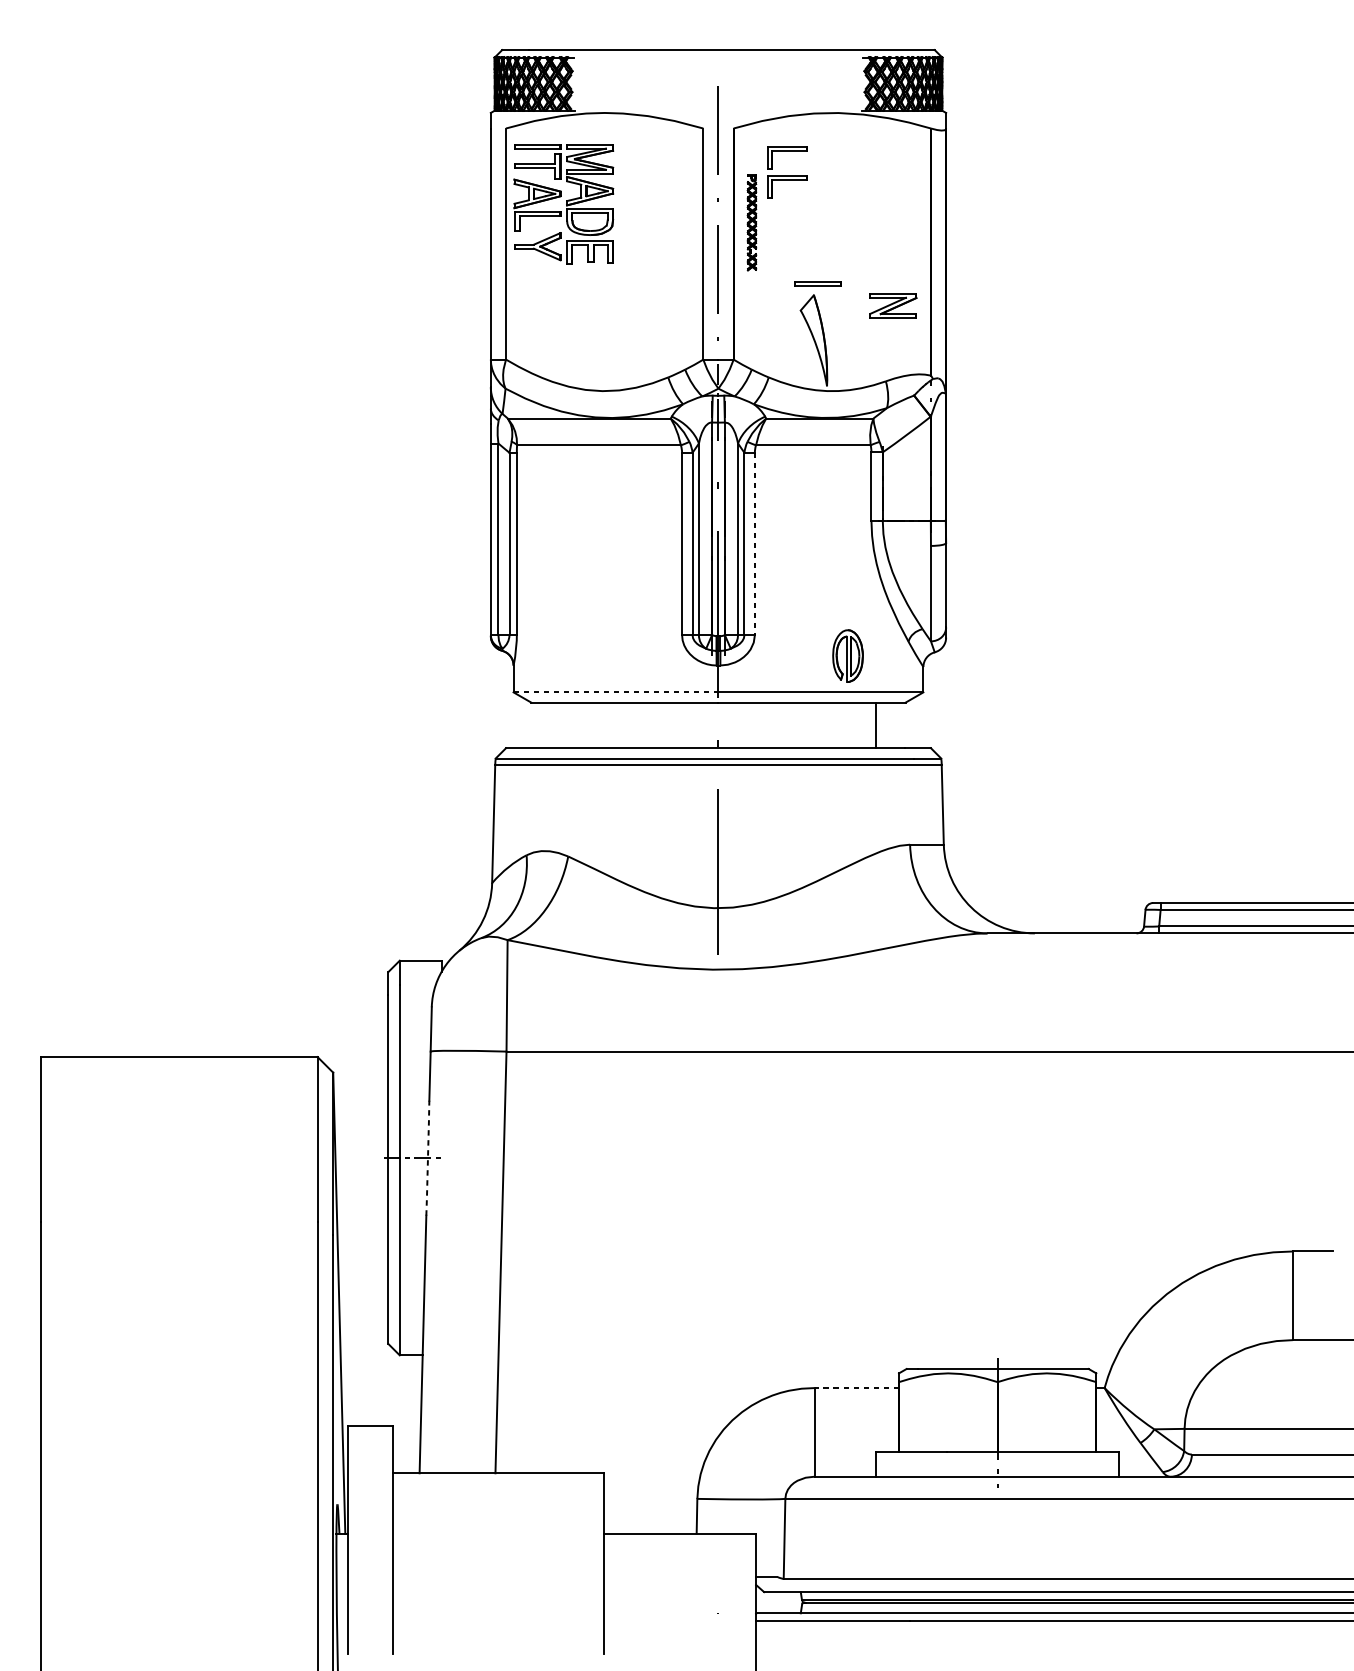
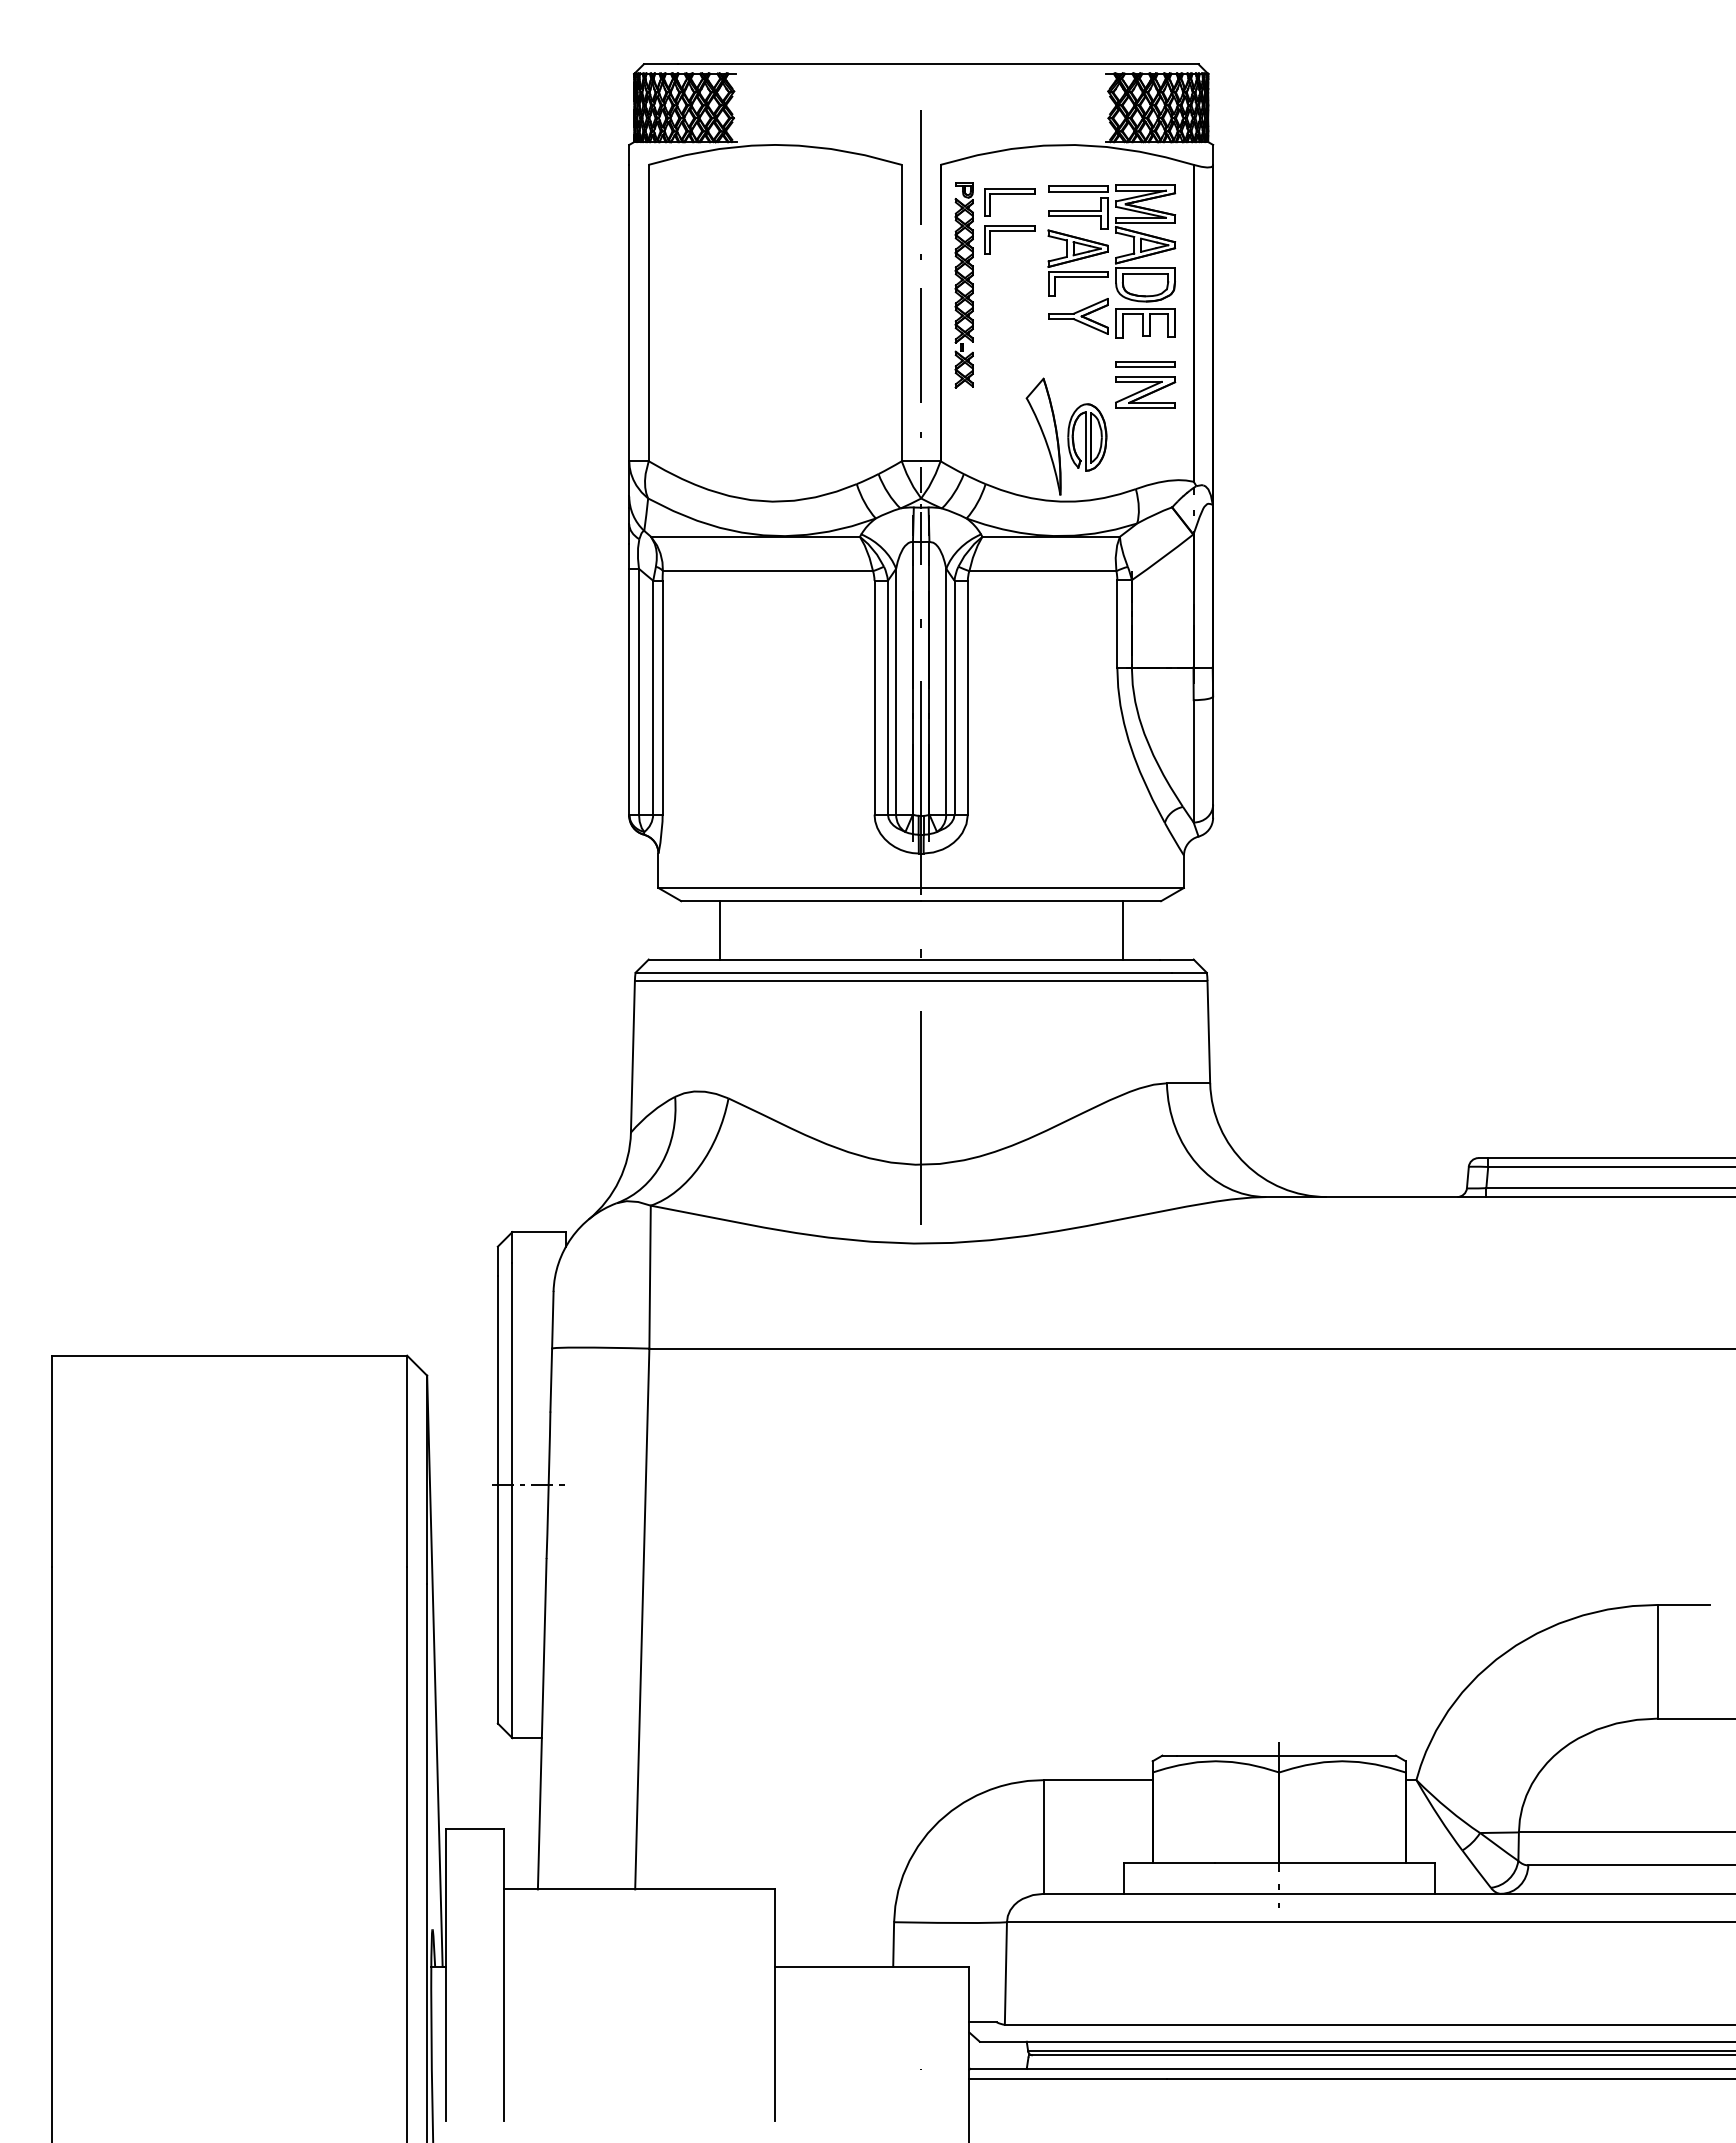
part: (563, 203) -> (1111, 261), moved
part: (751, 222) -> (963, 285), size x1.67
part: (817, 284) -> (1145, 364), moved
line: (754, 543) -> (967, 697), dashed -> solid
part: (848, 656) -> (1087, 437), moved
line: (616, 692) -> (790, 887), dashed -> solid
line: (561, 725) -> (719, 930), added
line: (427, 1157) -> (548, 1484), dashed -> solid
line: (856, 1388) -> (1098, 1780), dashed -> solid

